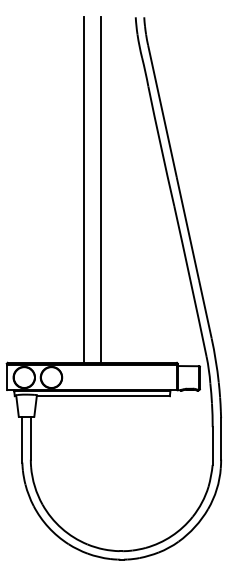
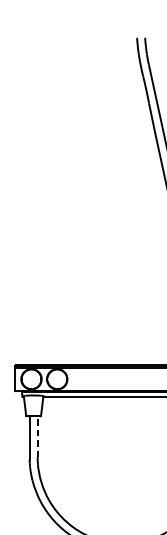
line: (83, 189) -> (87, 201), removed
line: (100, 189) -> (103, 201), removed
line: (30, 438) -> (37, 437), solid -> dashed

